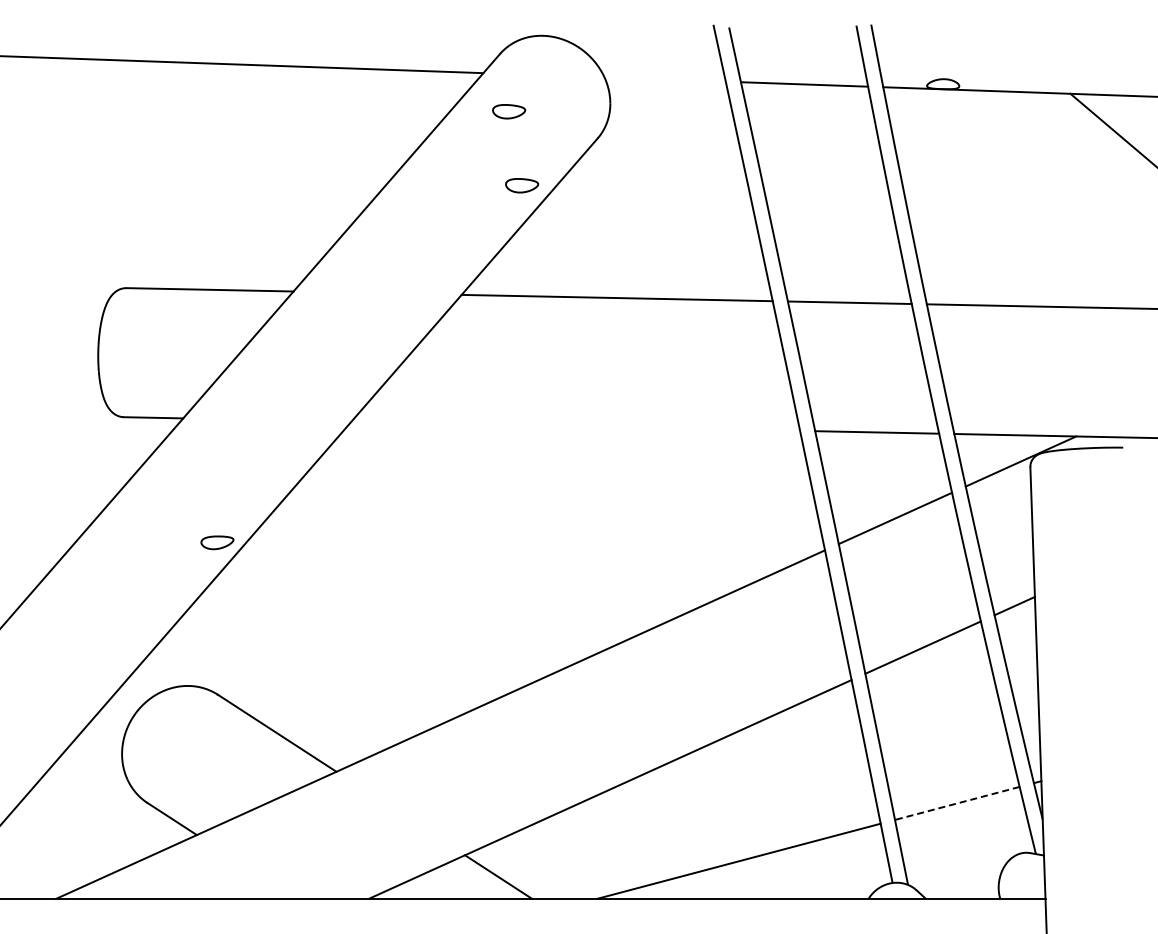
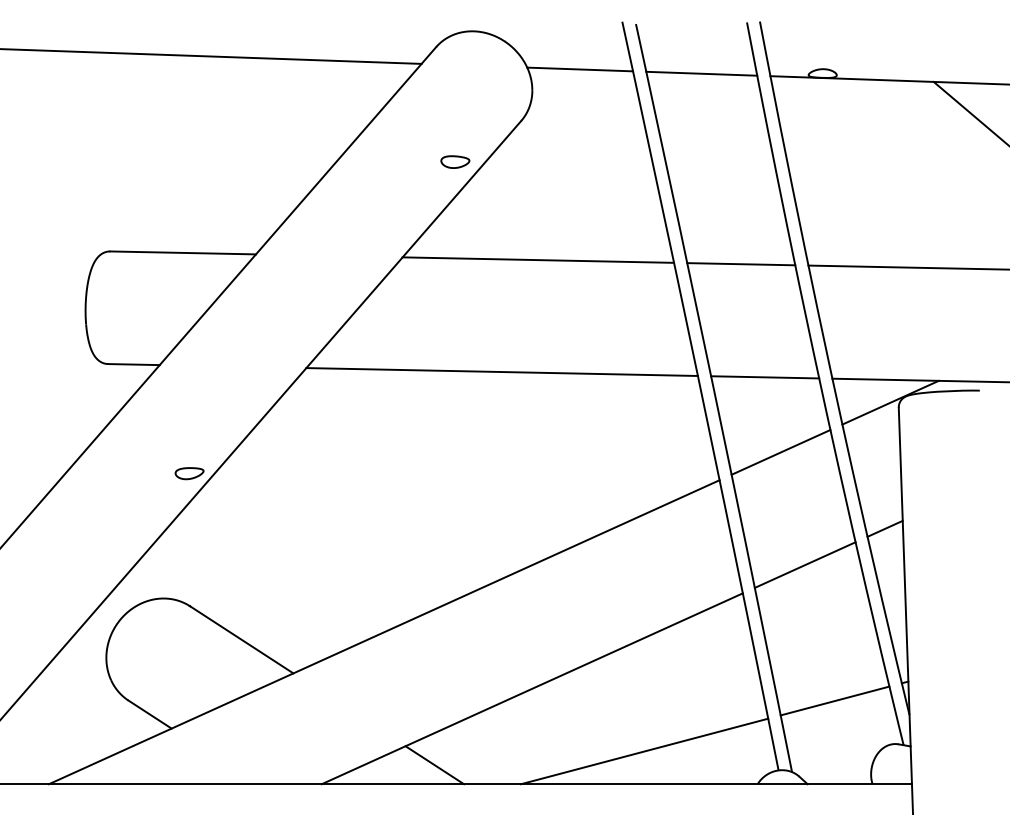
line: (664, 79) -> (579, 69), added
part: (509, 111) -> (444, 97), removed
line: (575, 425) -> (501, 371), added
line: (956, 803) -> (834, 701), dashed -> solid

